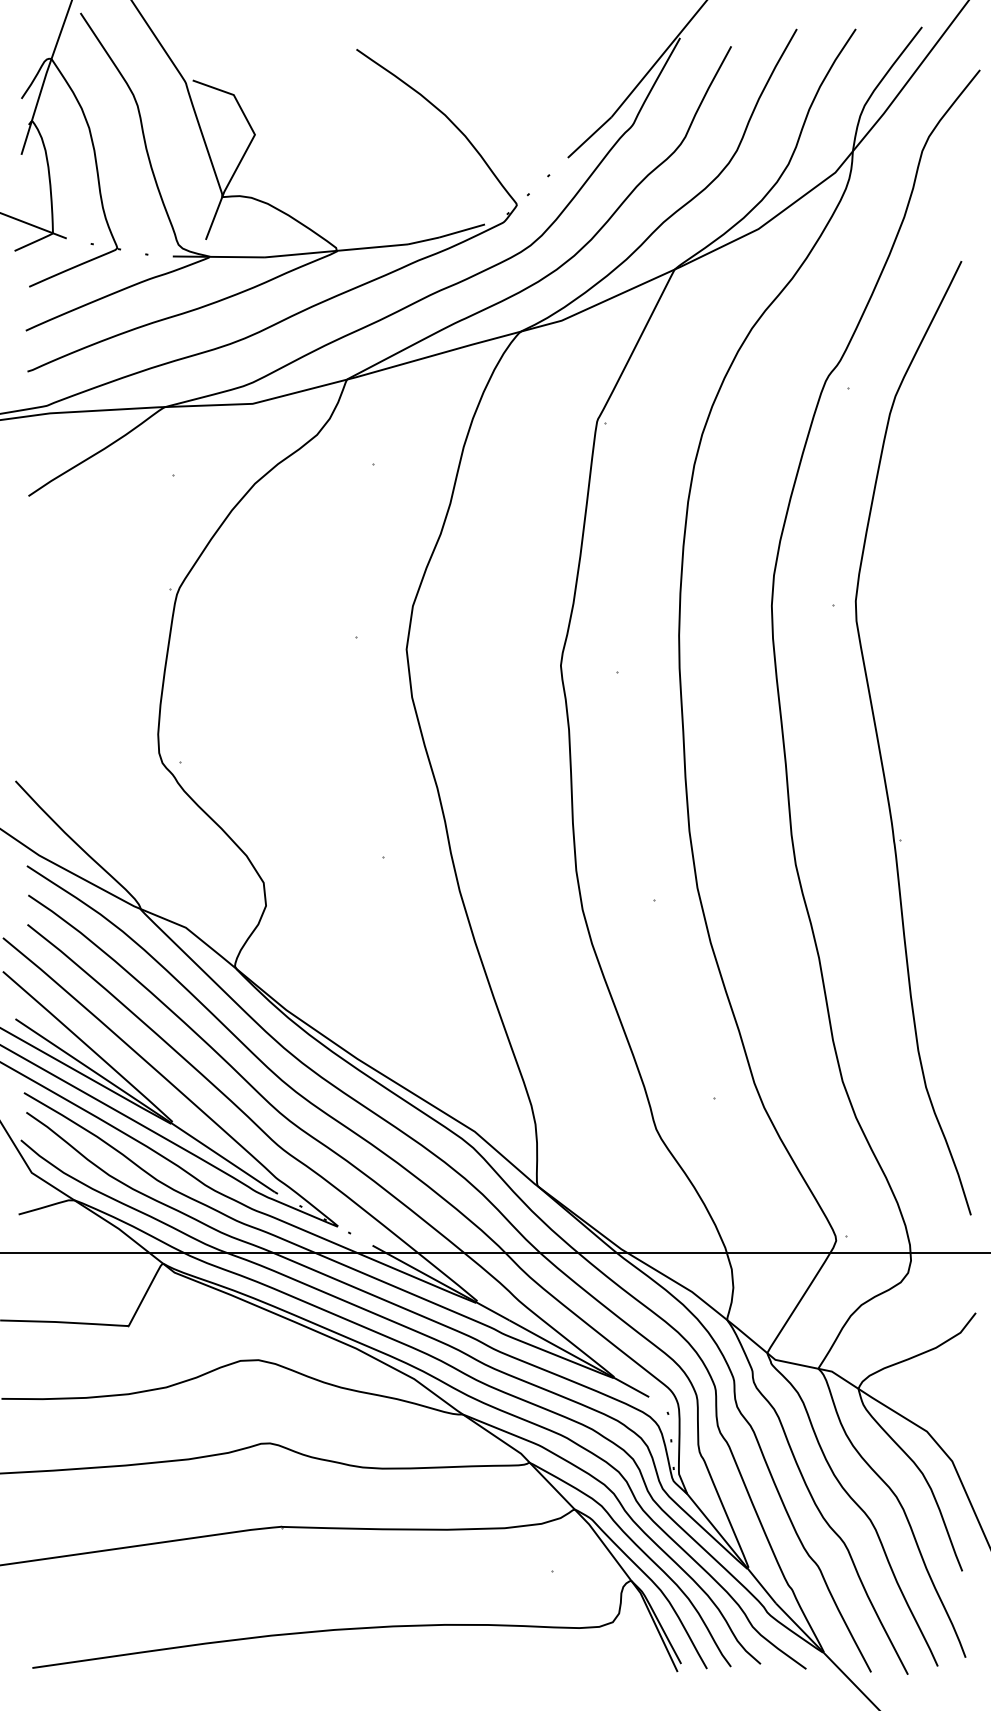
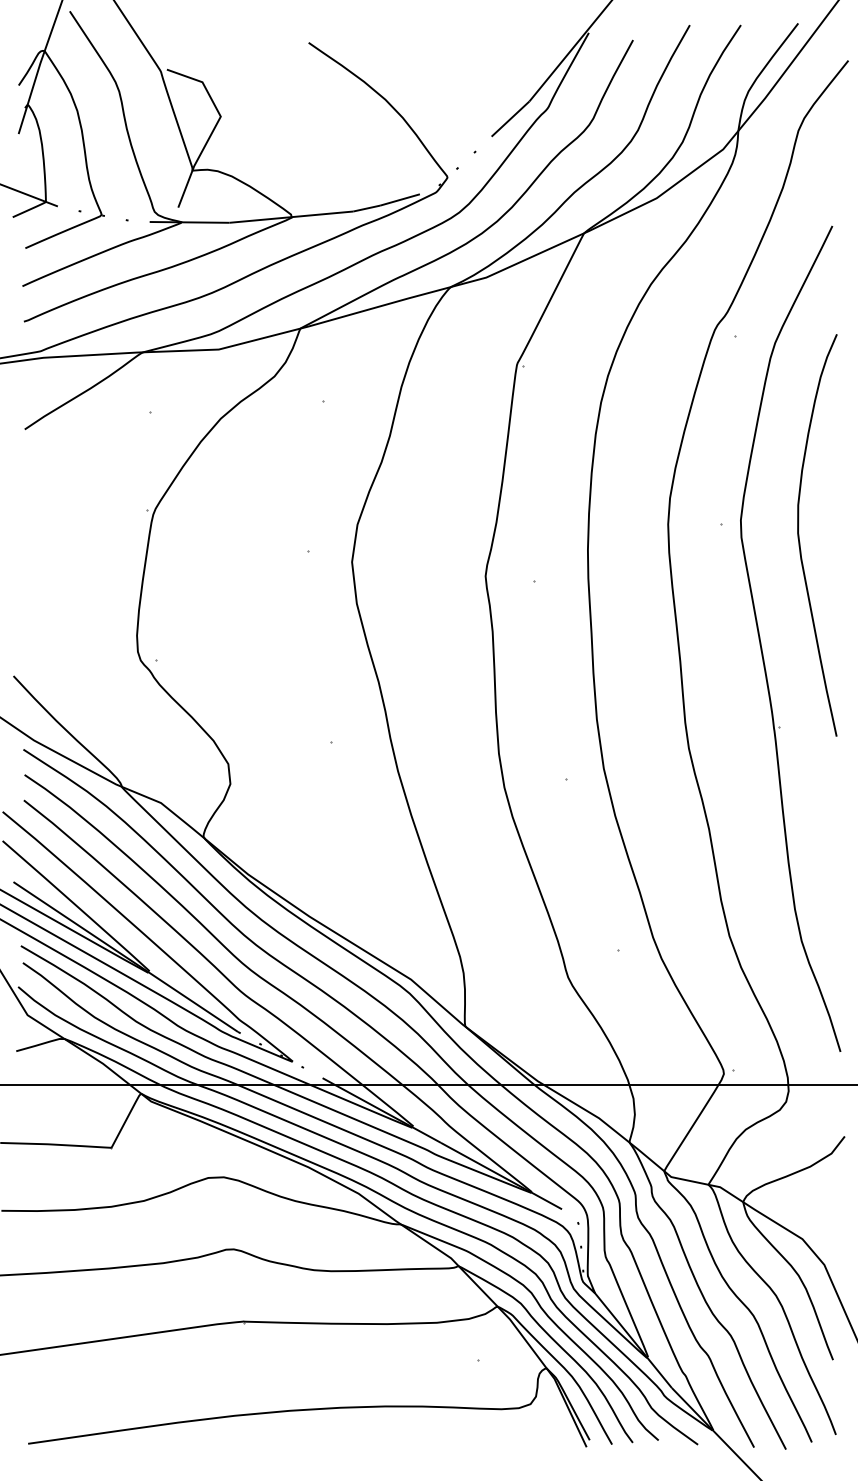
curve: (923, 618) -> (799, 535), added

